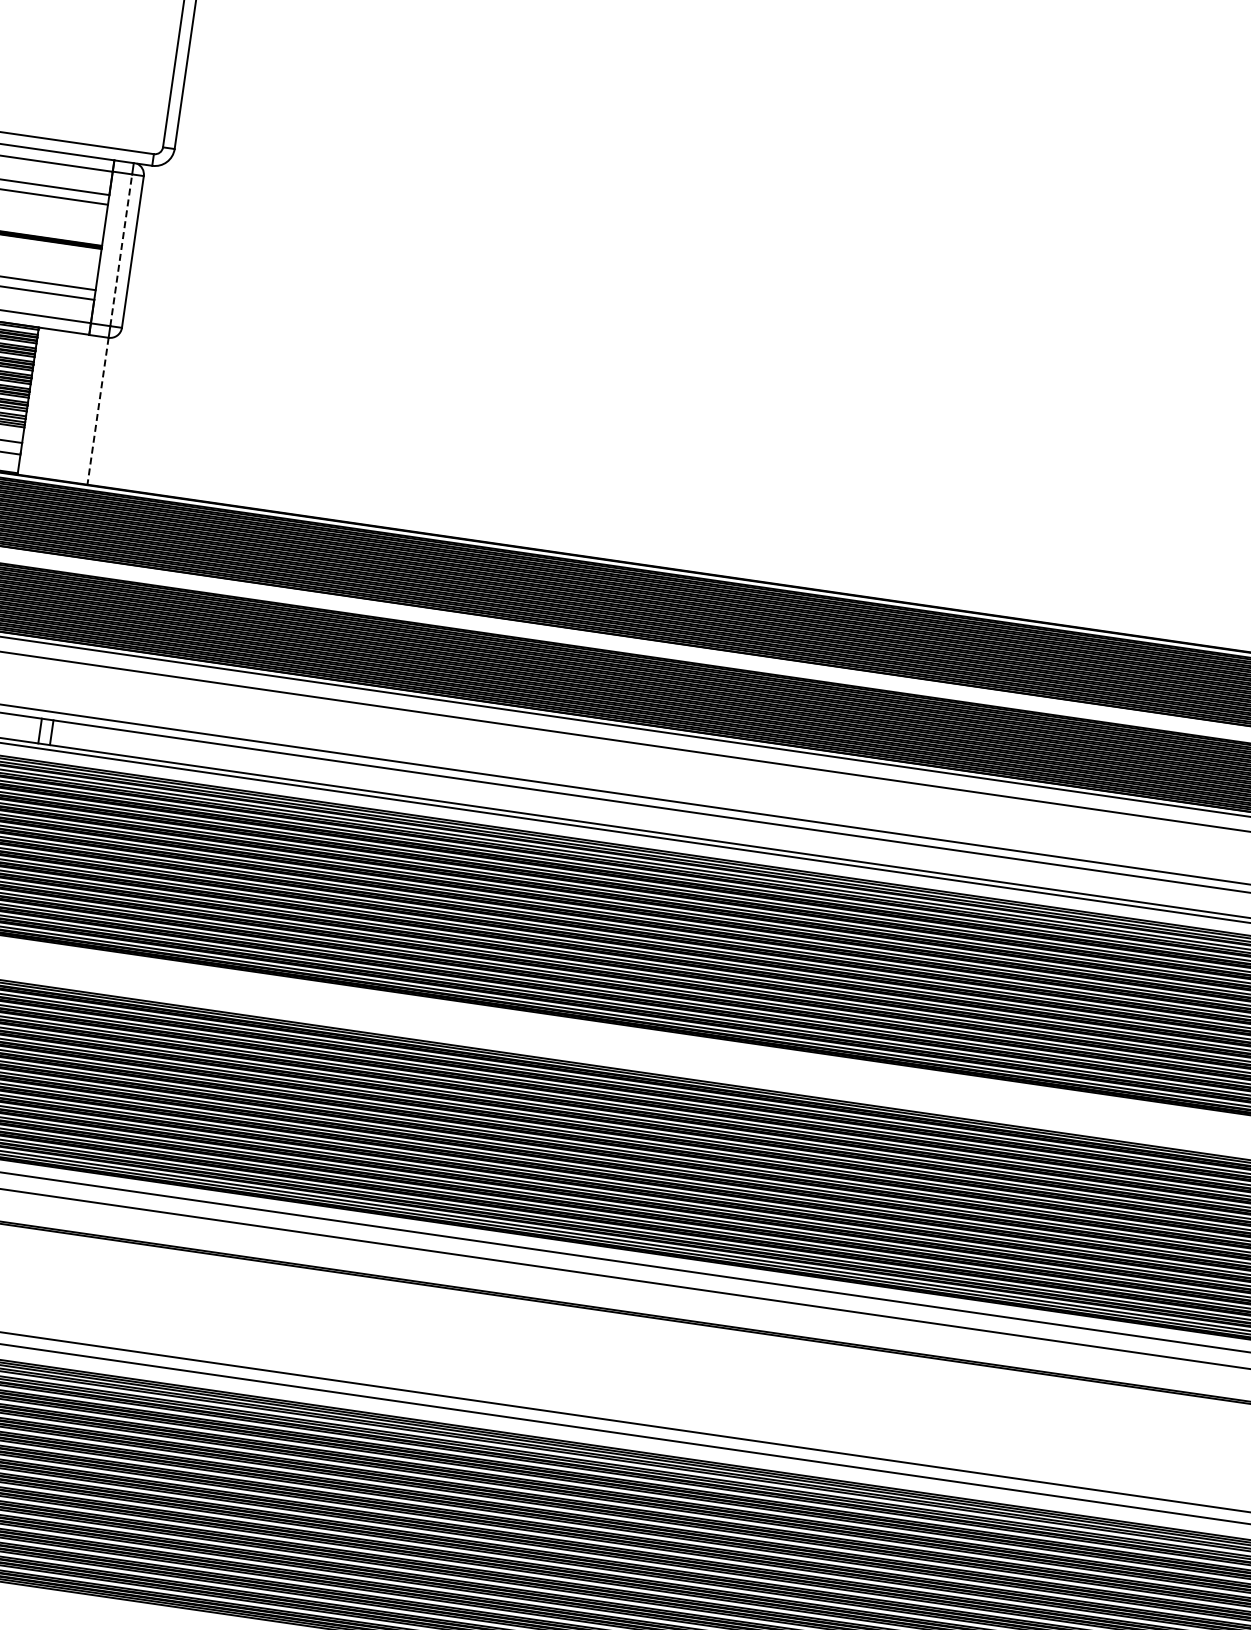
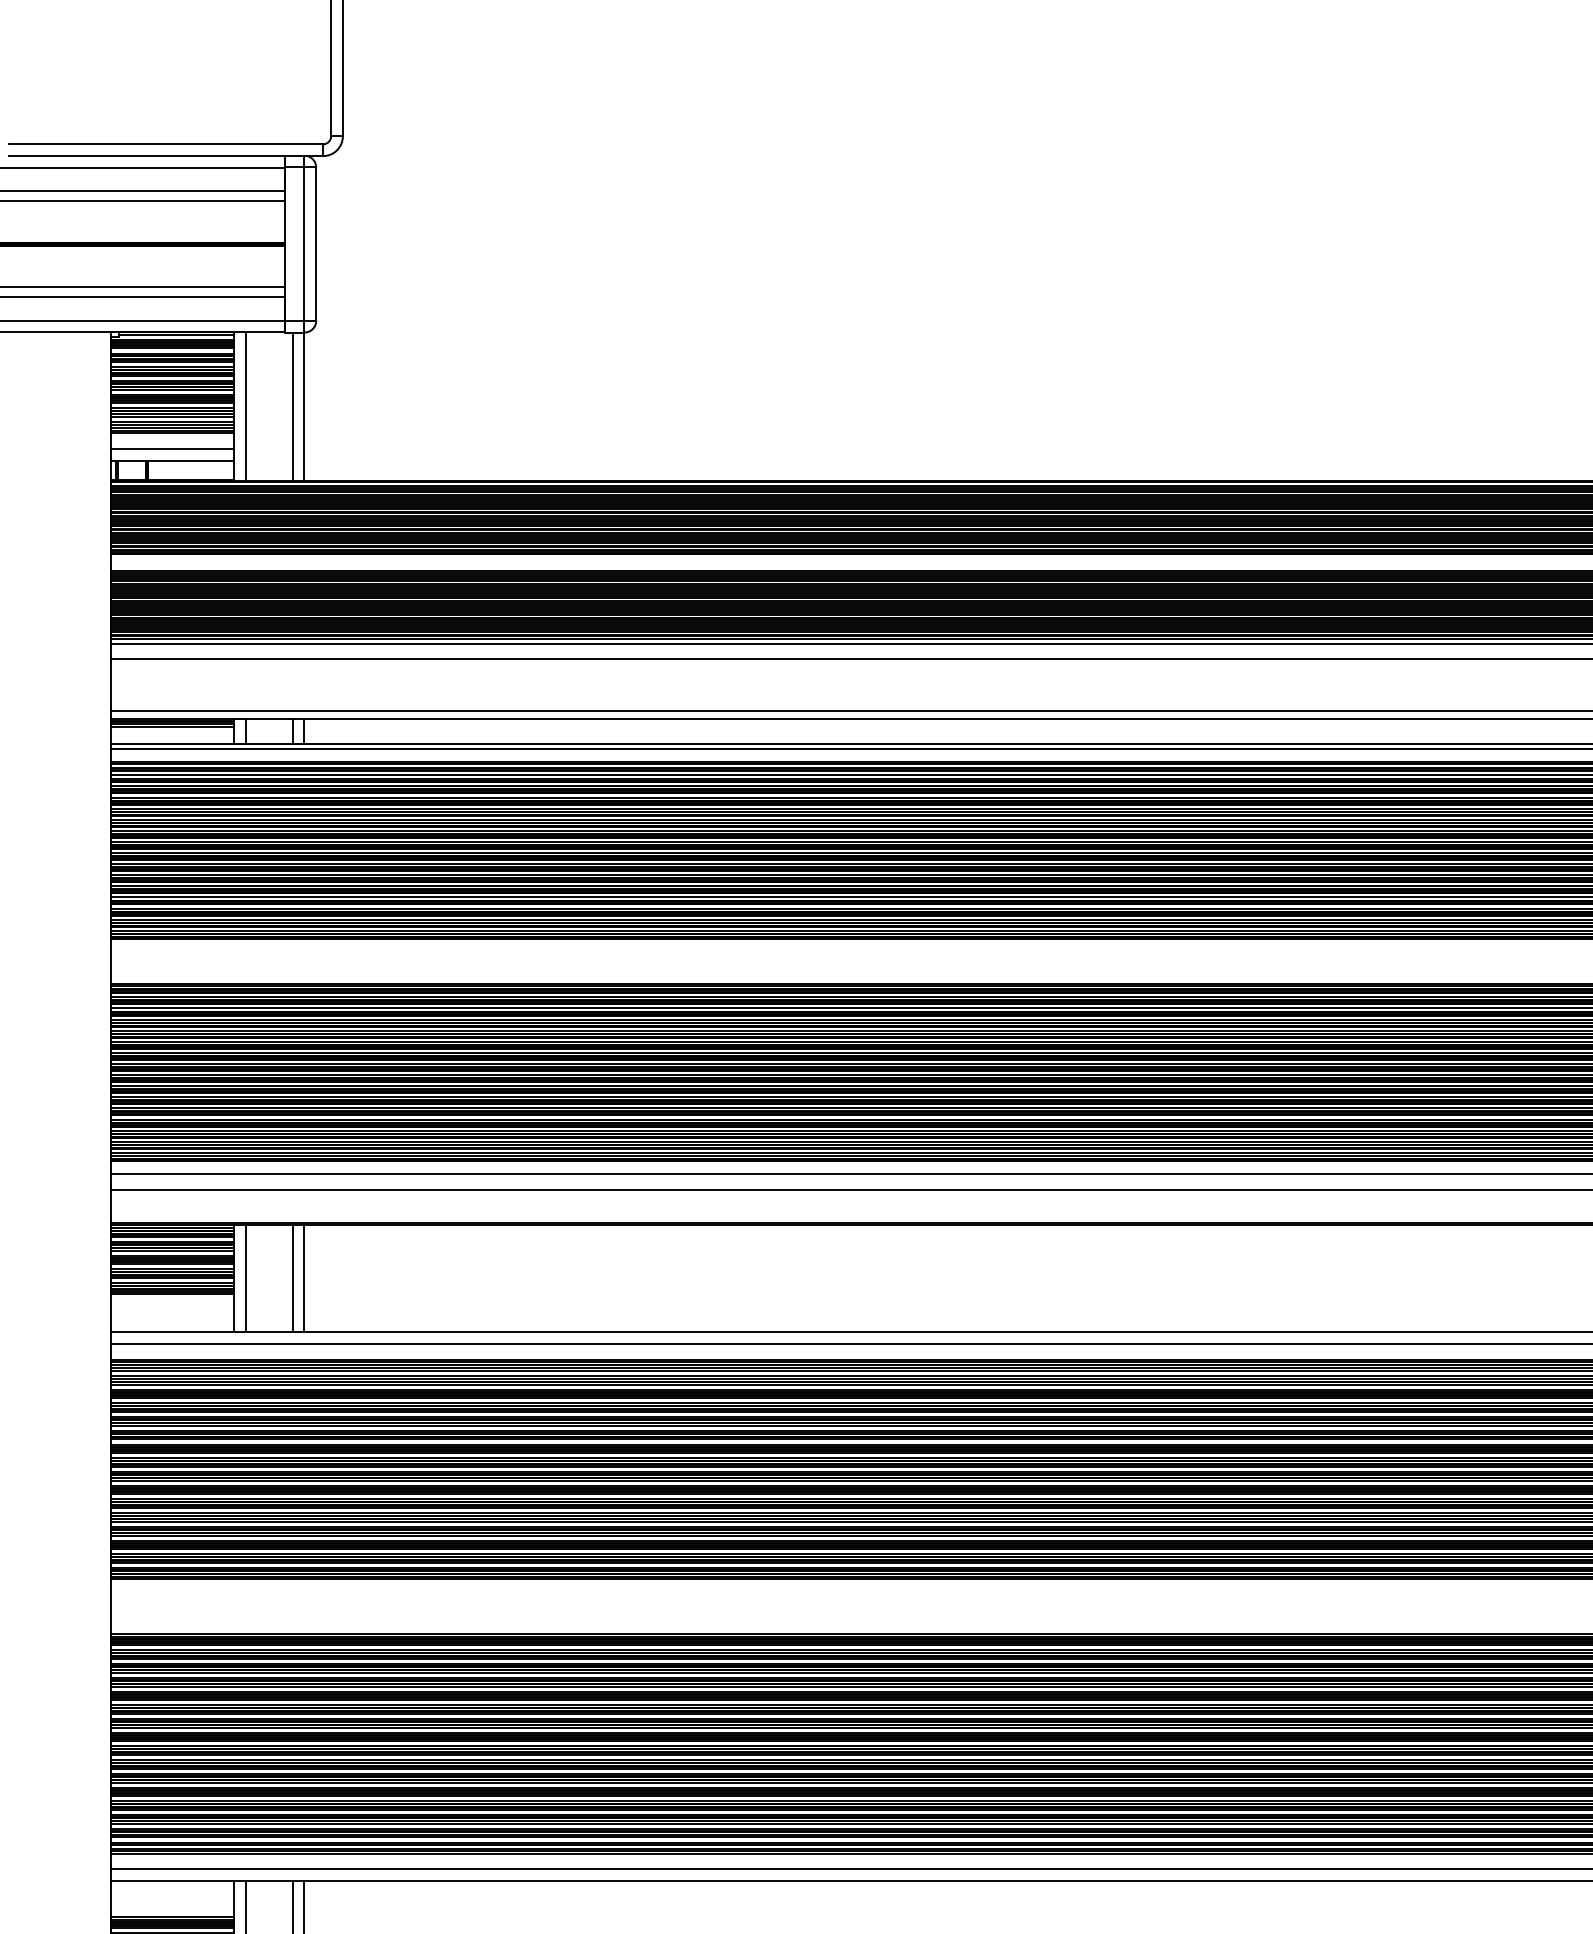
line: (121, 250) -> (304, 244), dashed -> solid
line: (39, 402) -> (245, 406), added
line: (86, 409) -> (292, 406), added
line: (97, 411) -> (304, 407), dashed -> solid

